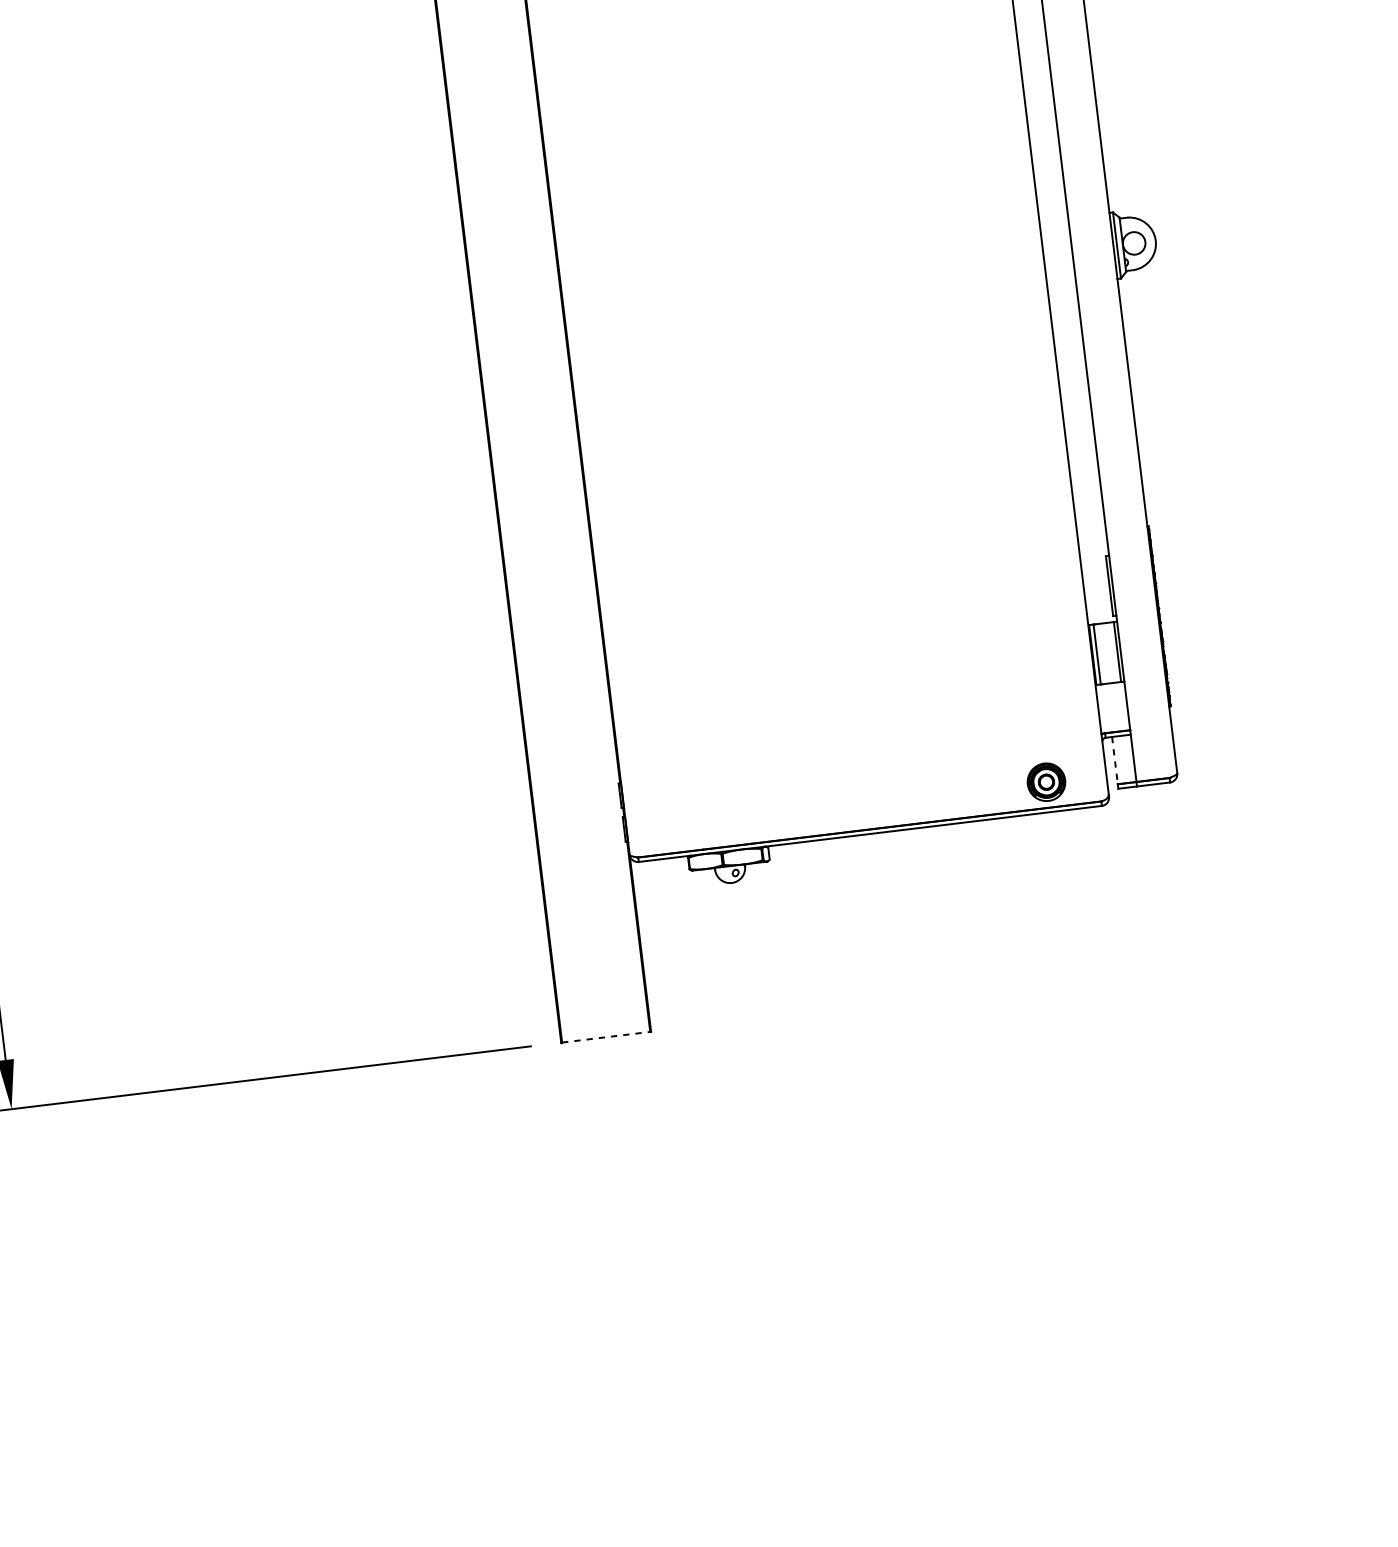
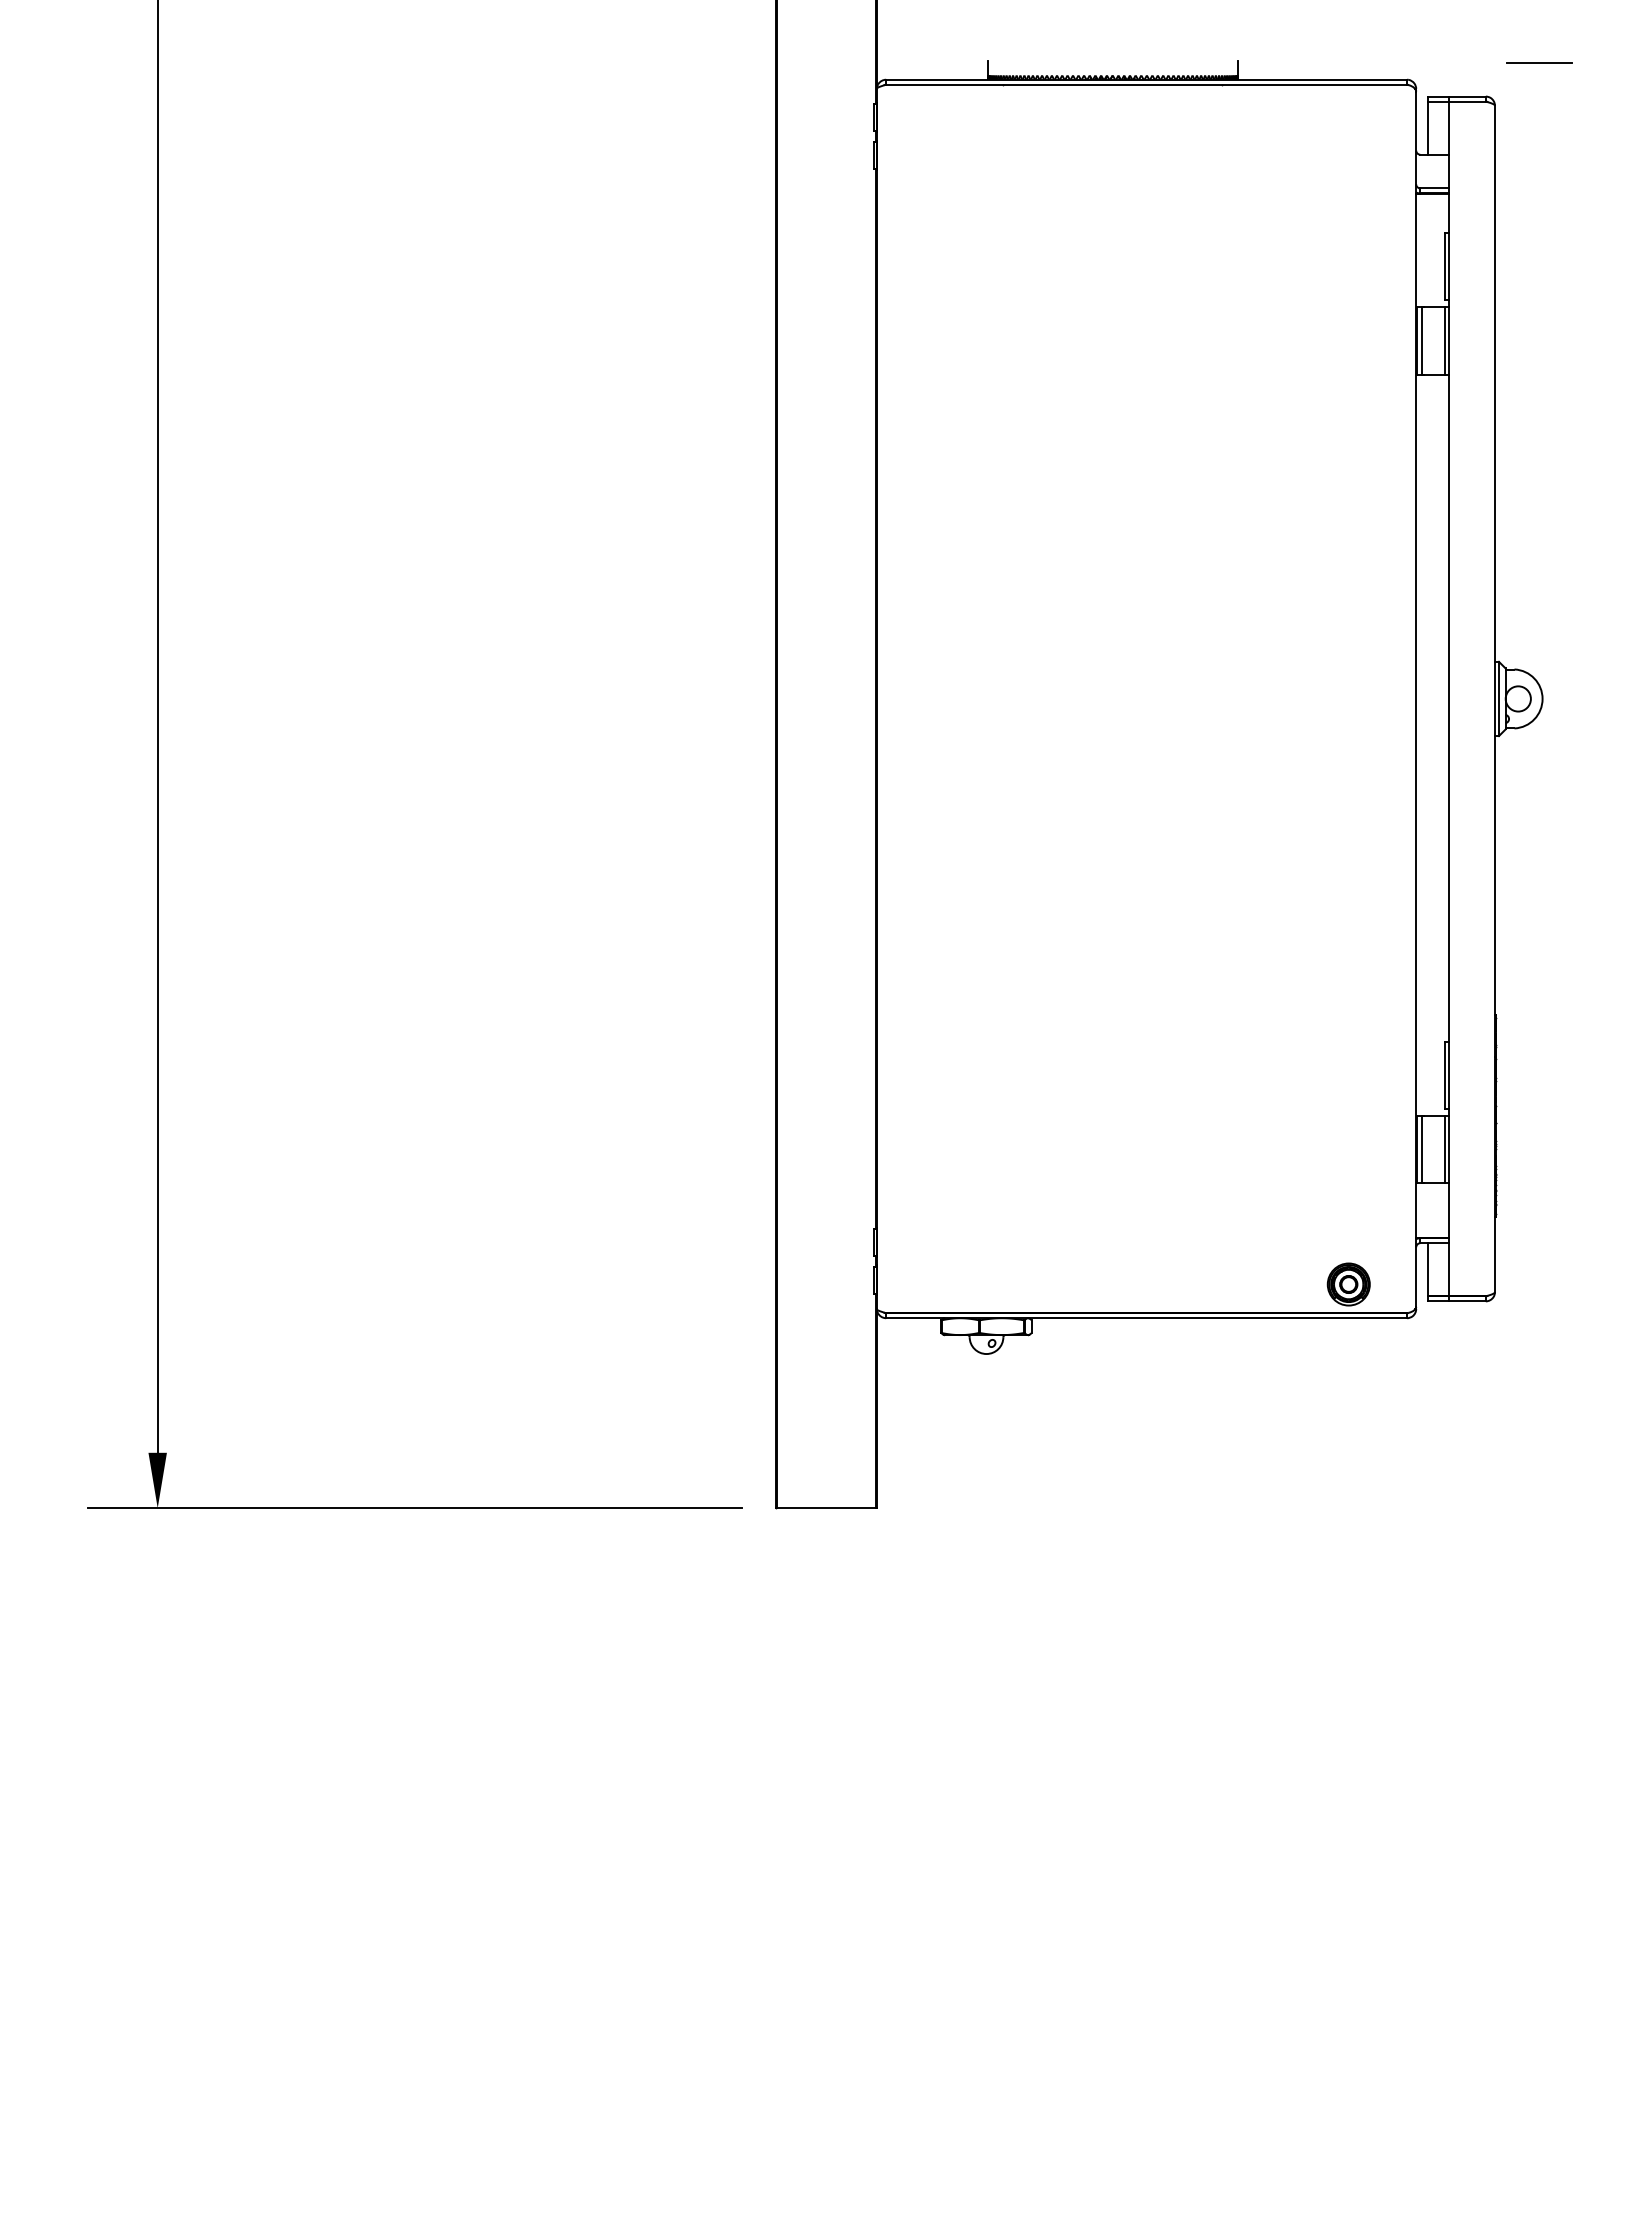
line: (1114, 760) -> (1427, 1269), dashed -> solid
line: (606, 1037) -> (826, 1508), dashed -> solid

